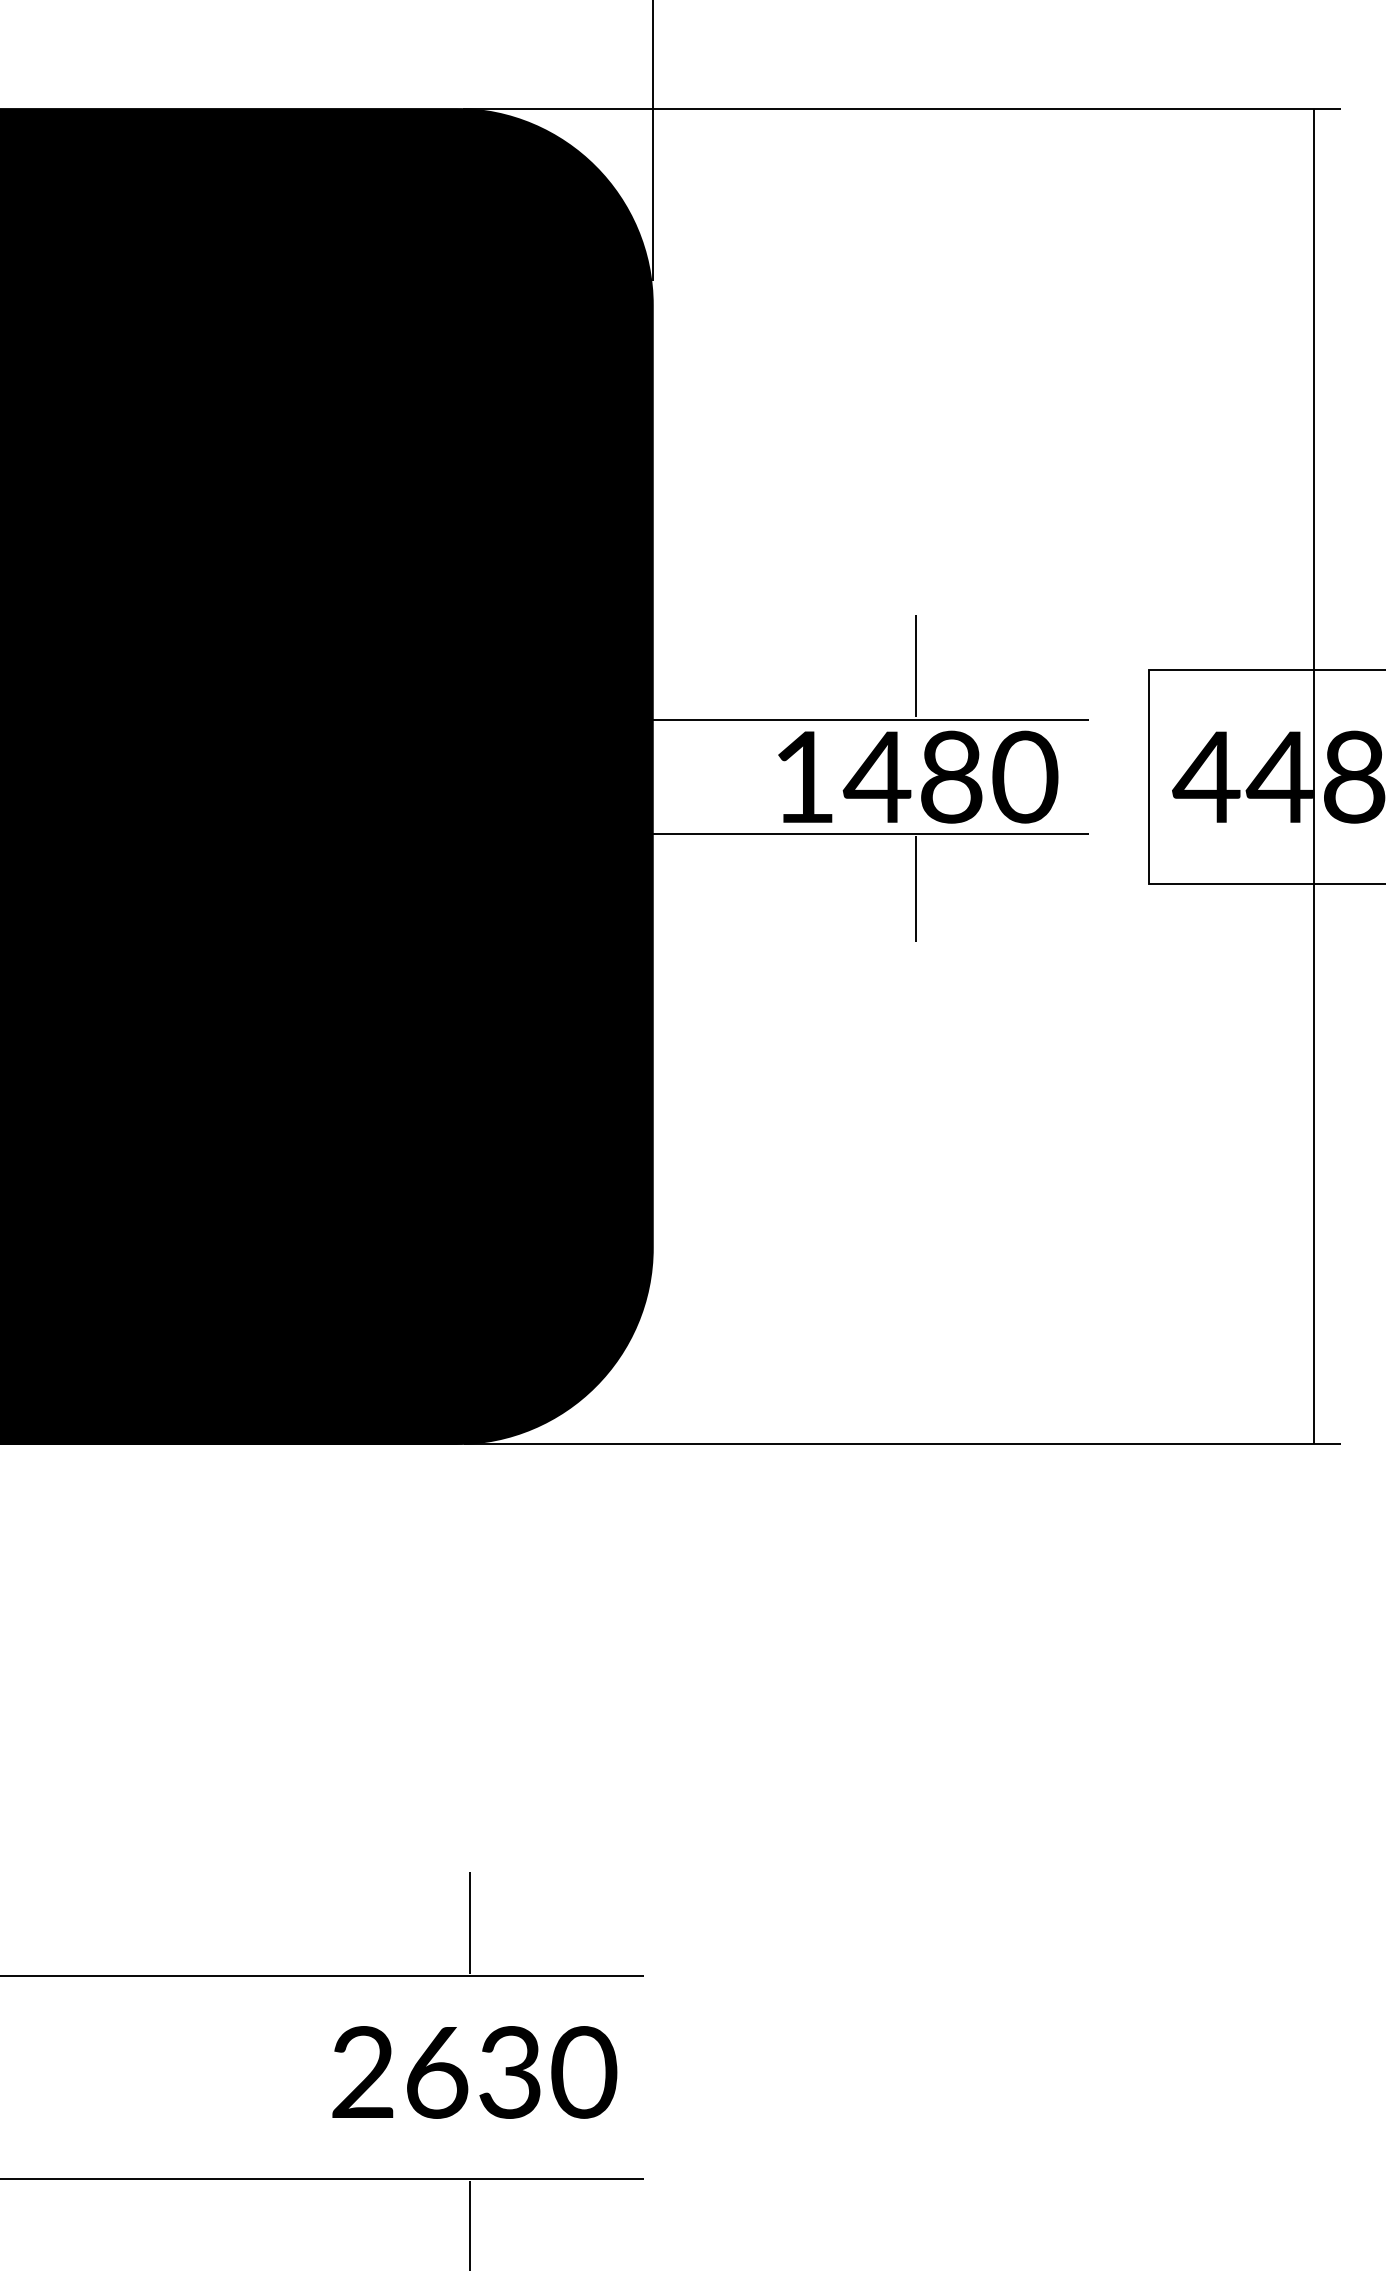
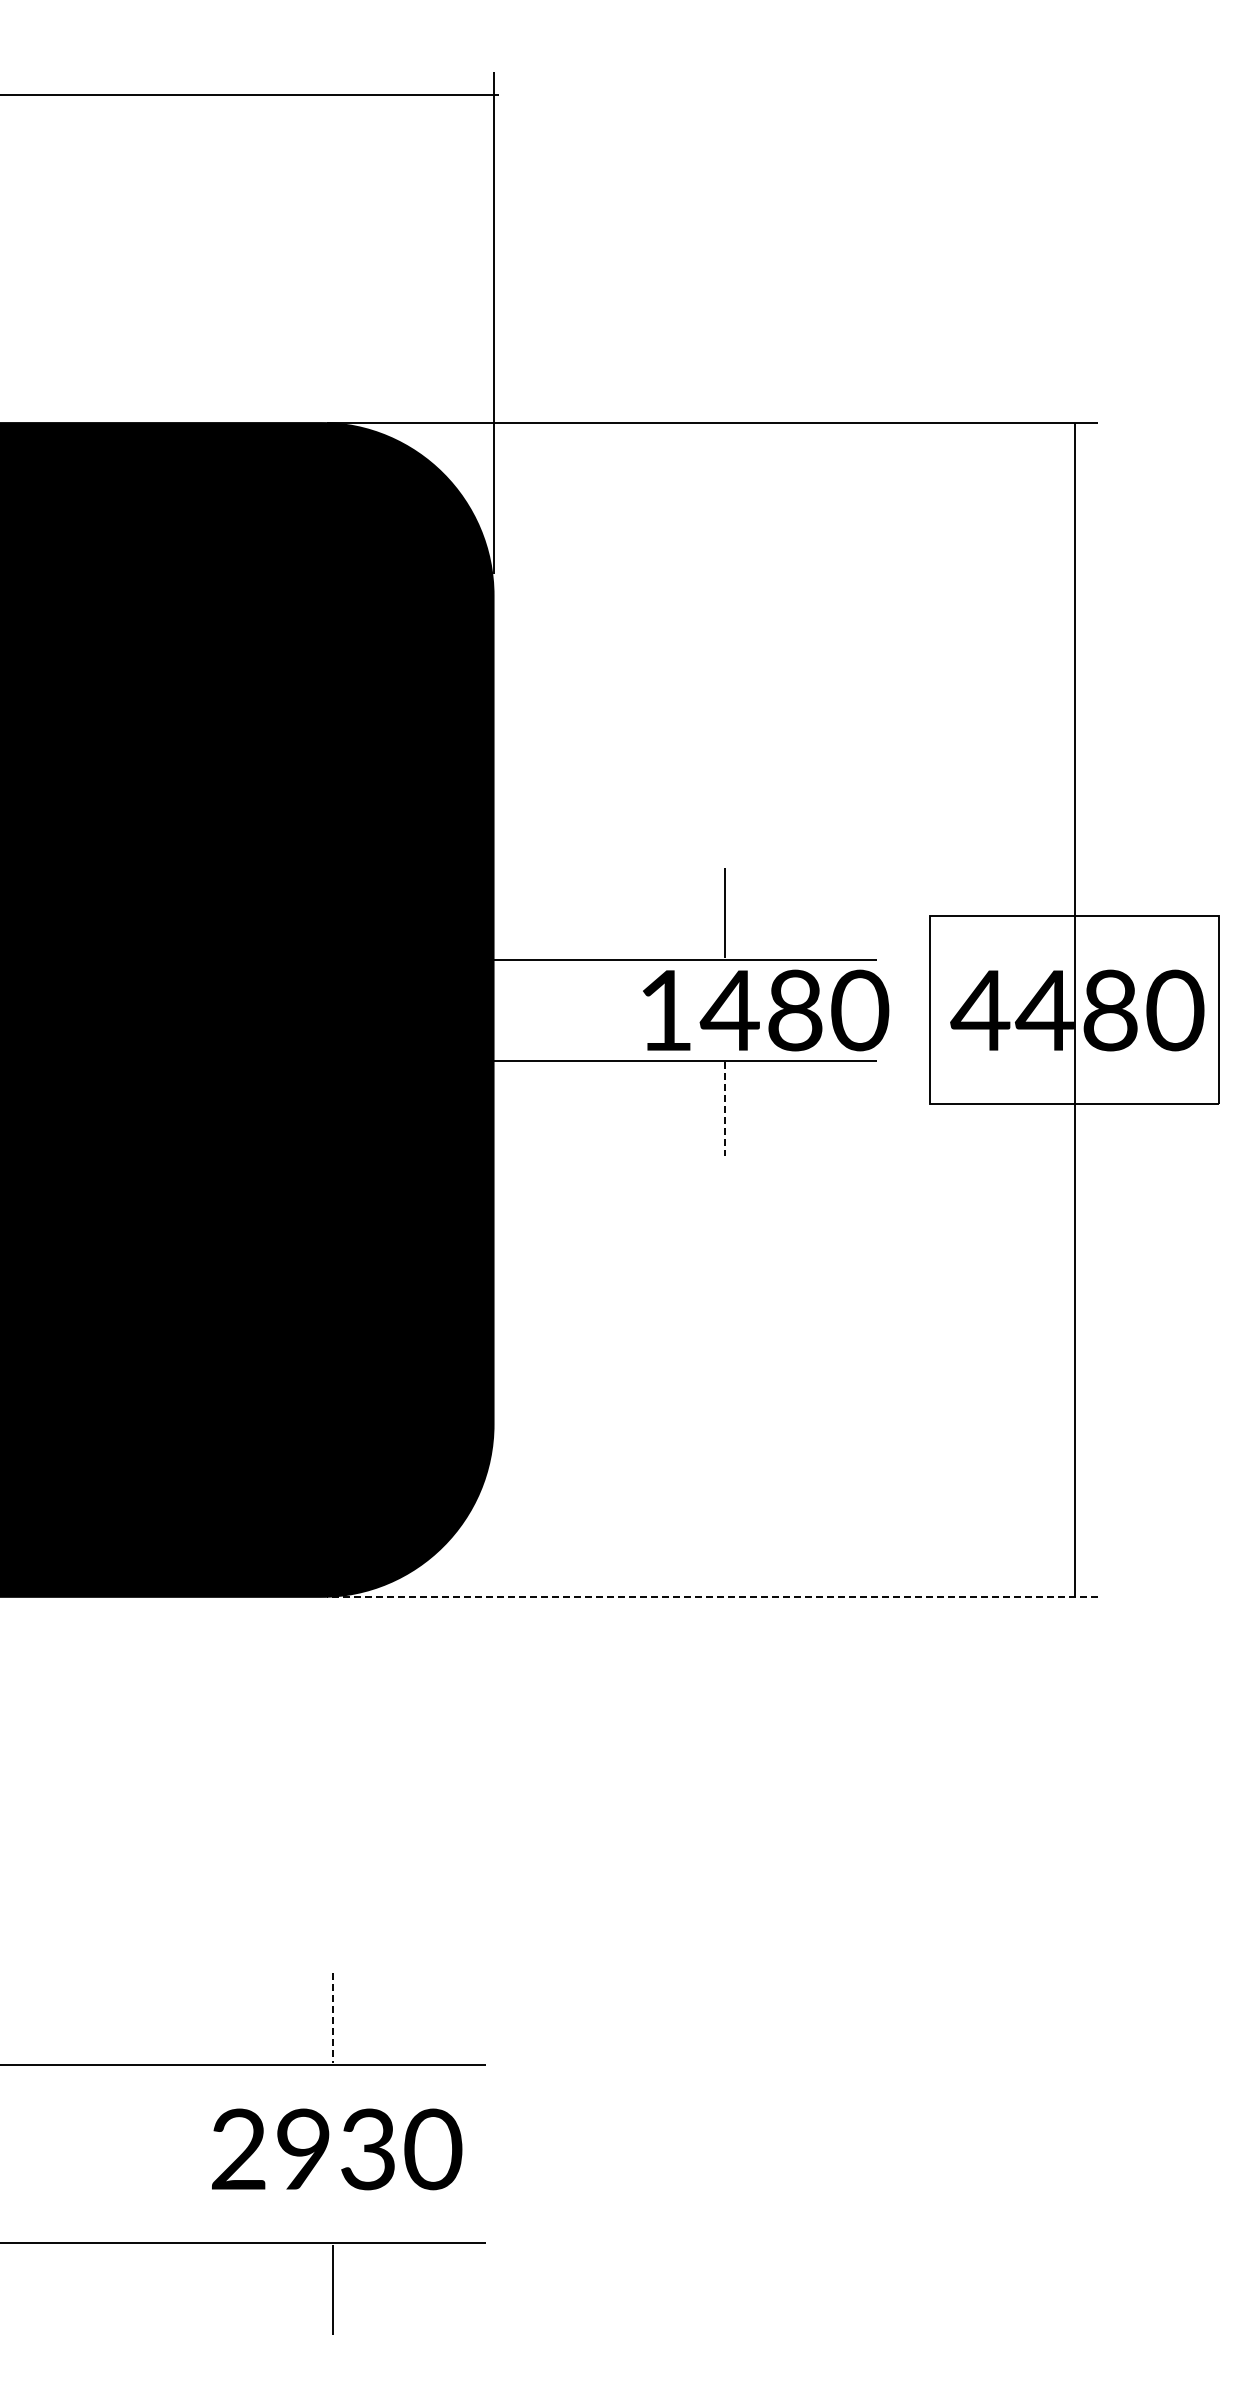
text: (918, 777) -> (766, 1010), moved
line: (916, 889) -> (725, 1109), solid -> dashed
line: (901, 1443) -> (712, 1596), solid -> dashed
line: (470, 1922) -> (333, 2017), solid -> dashed
text: (437, 2072) -> (304, 2149), 2630 -> 2930

